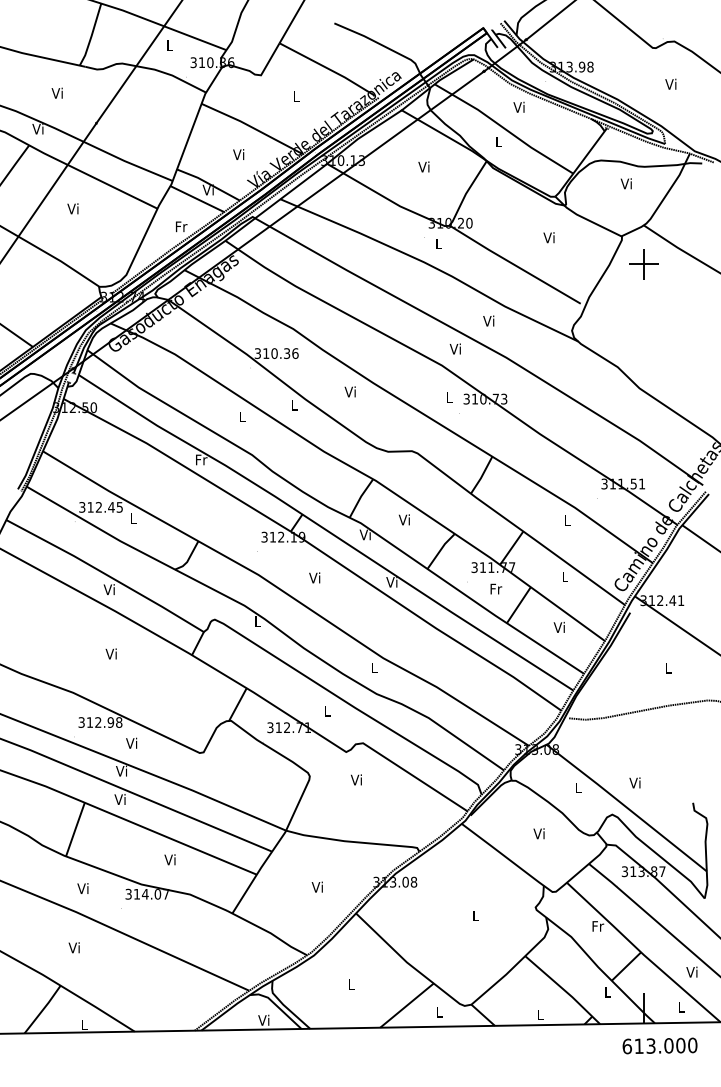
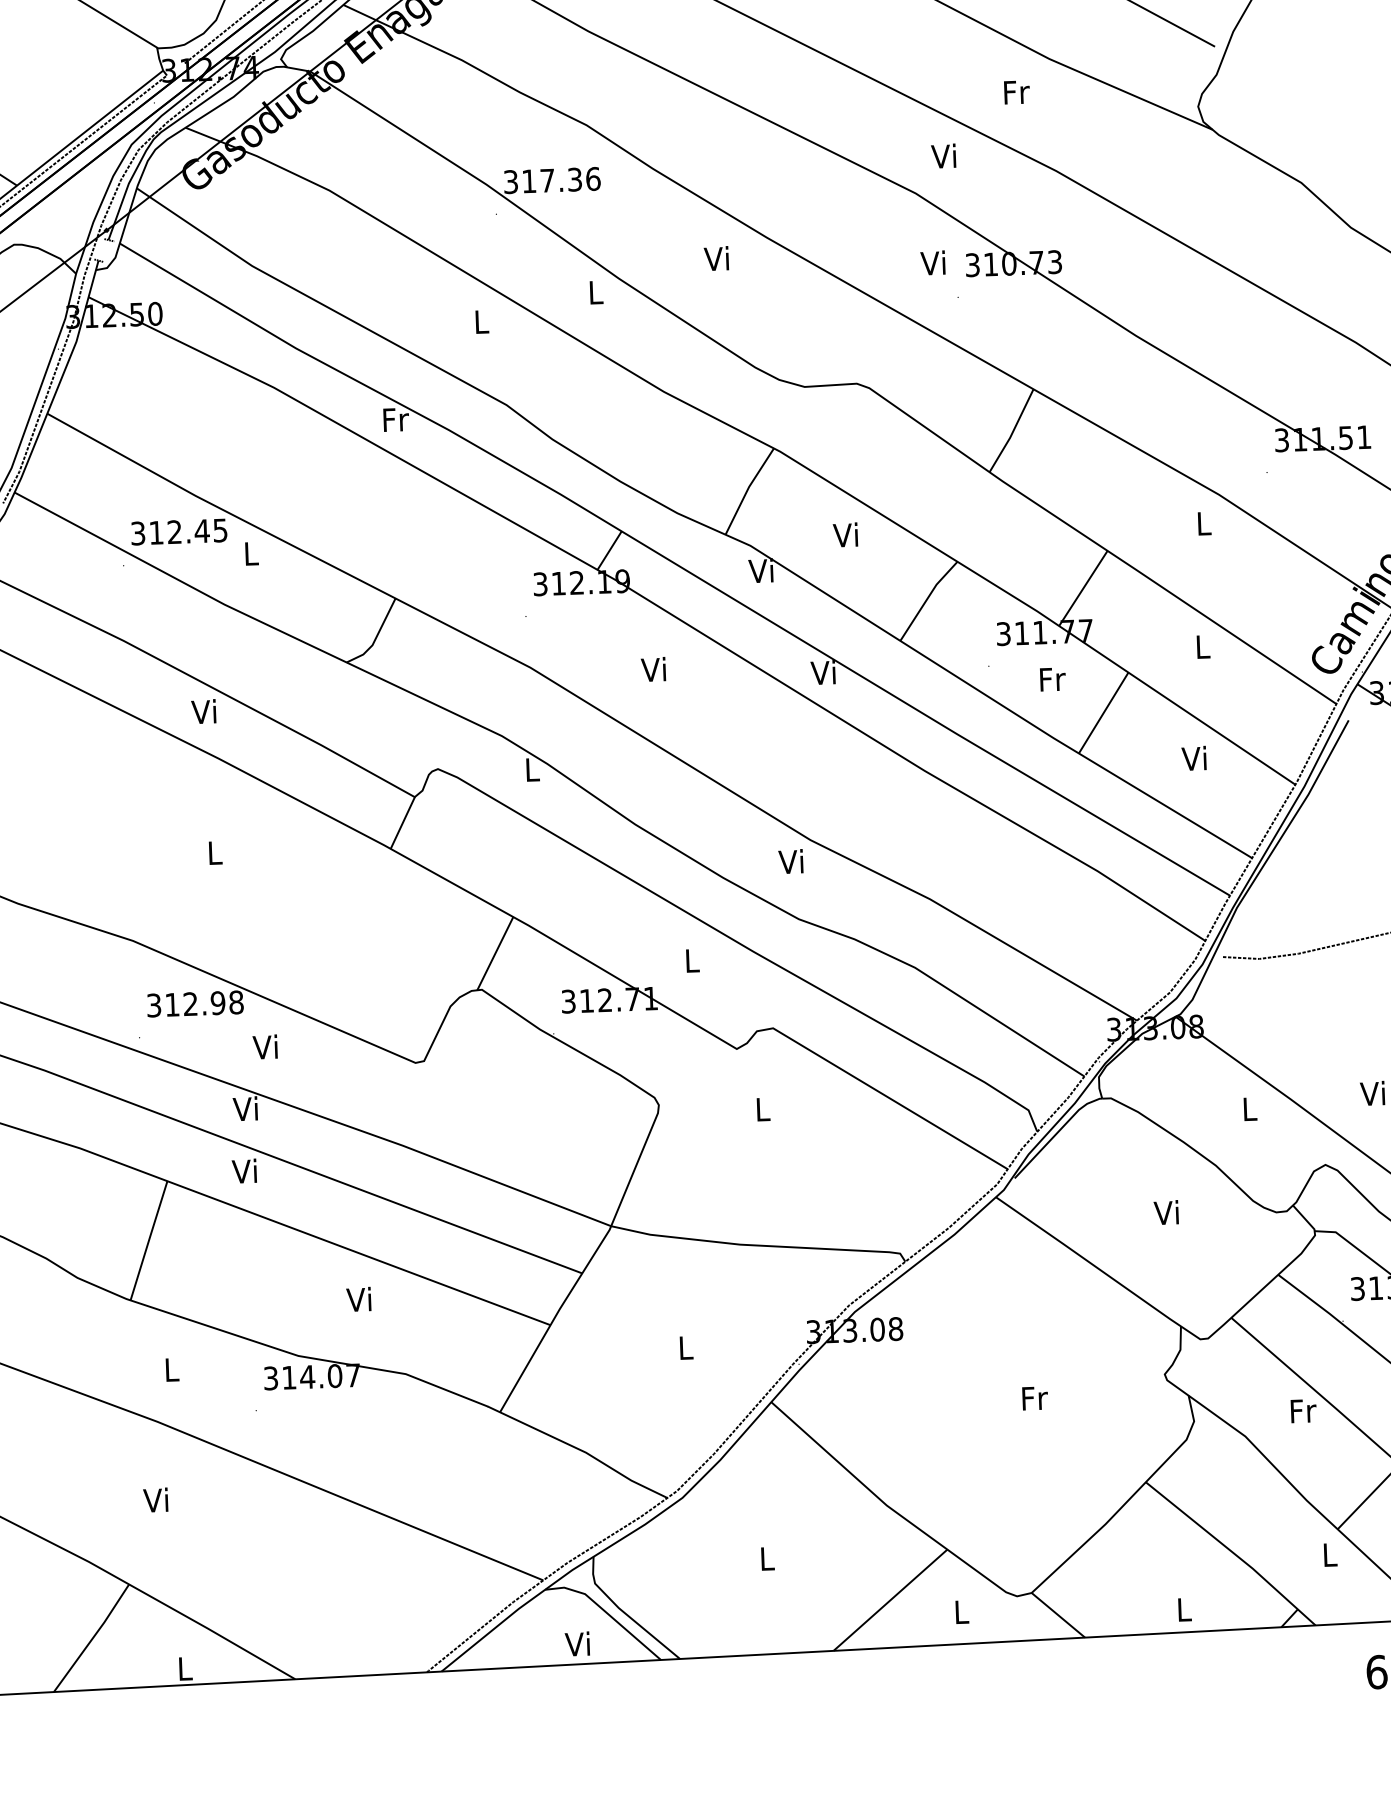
text: (489, 320) -> (1016, 90), Vi -> Fr
text: (274, 353) -> (547, 180), 310.36 -> 317.36
text: (448, 397) -> (932, 263), L -> Vi
text: (110, 653) -> (211, 851), Vi -> L
text: (373, 667) -> (789, 861), L -> Vi
text: (355, 779) -> (759, 1108), Vi -> L
text: (316, 886) -> (682, 1346), Vi -> L
text: (82, 888) -> (169, 1369), Vi -> L
text: (476, 915) -> (1035, 1397), L -> Fr

